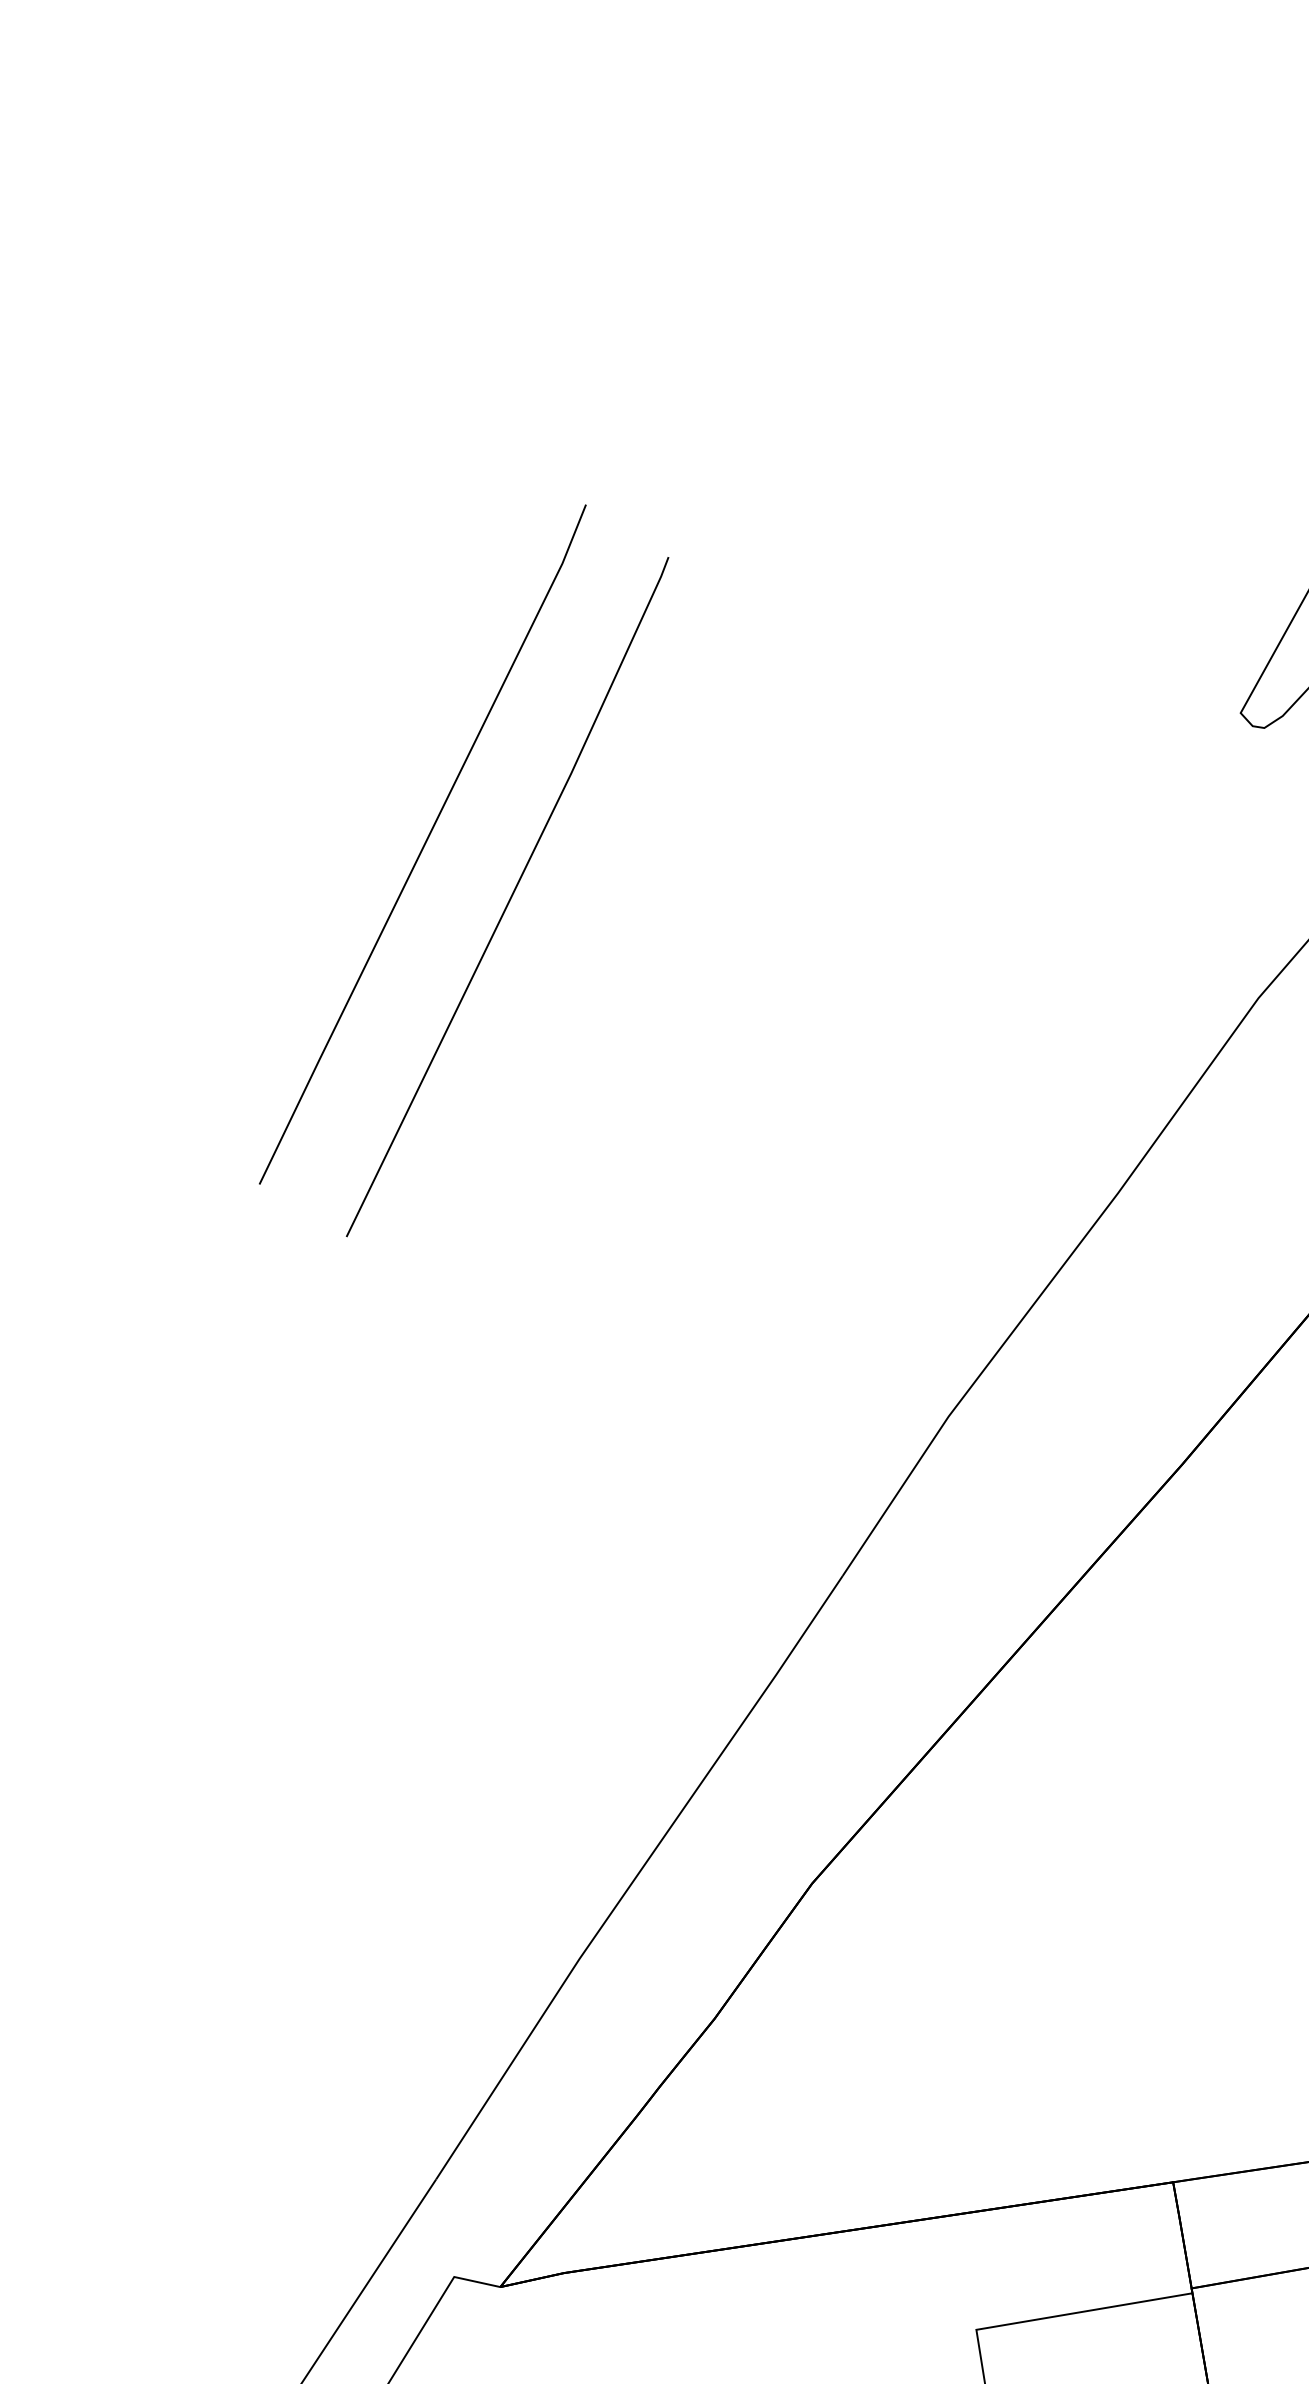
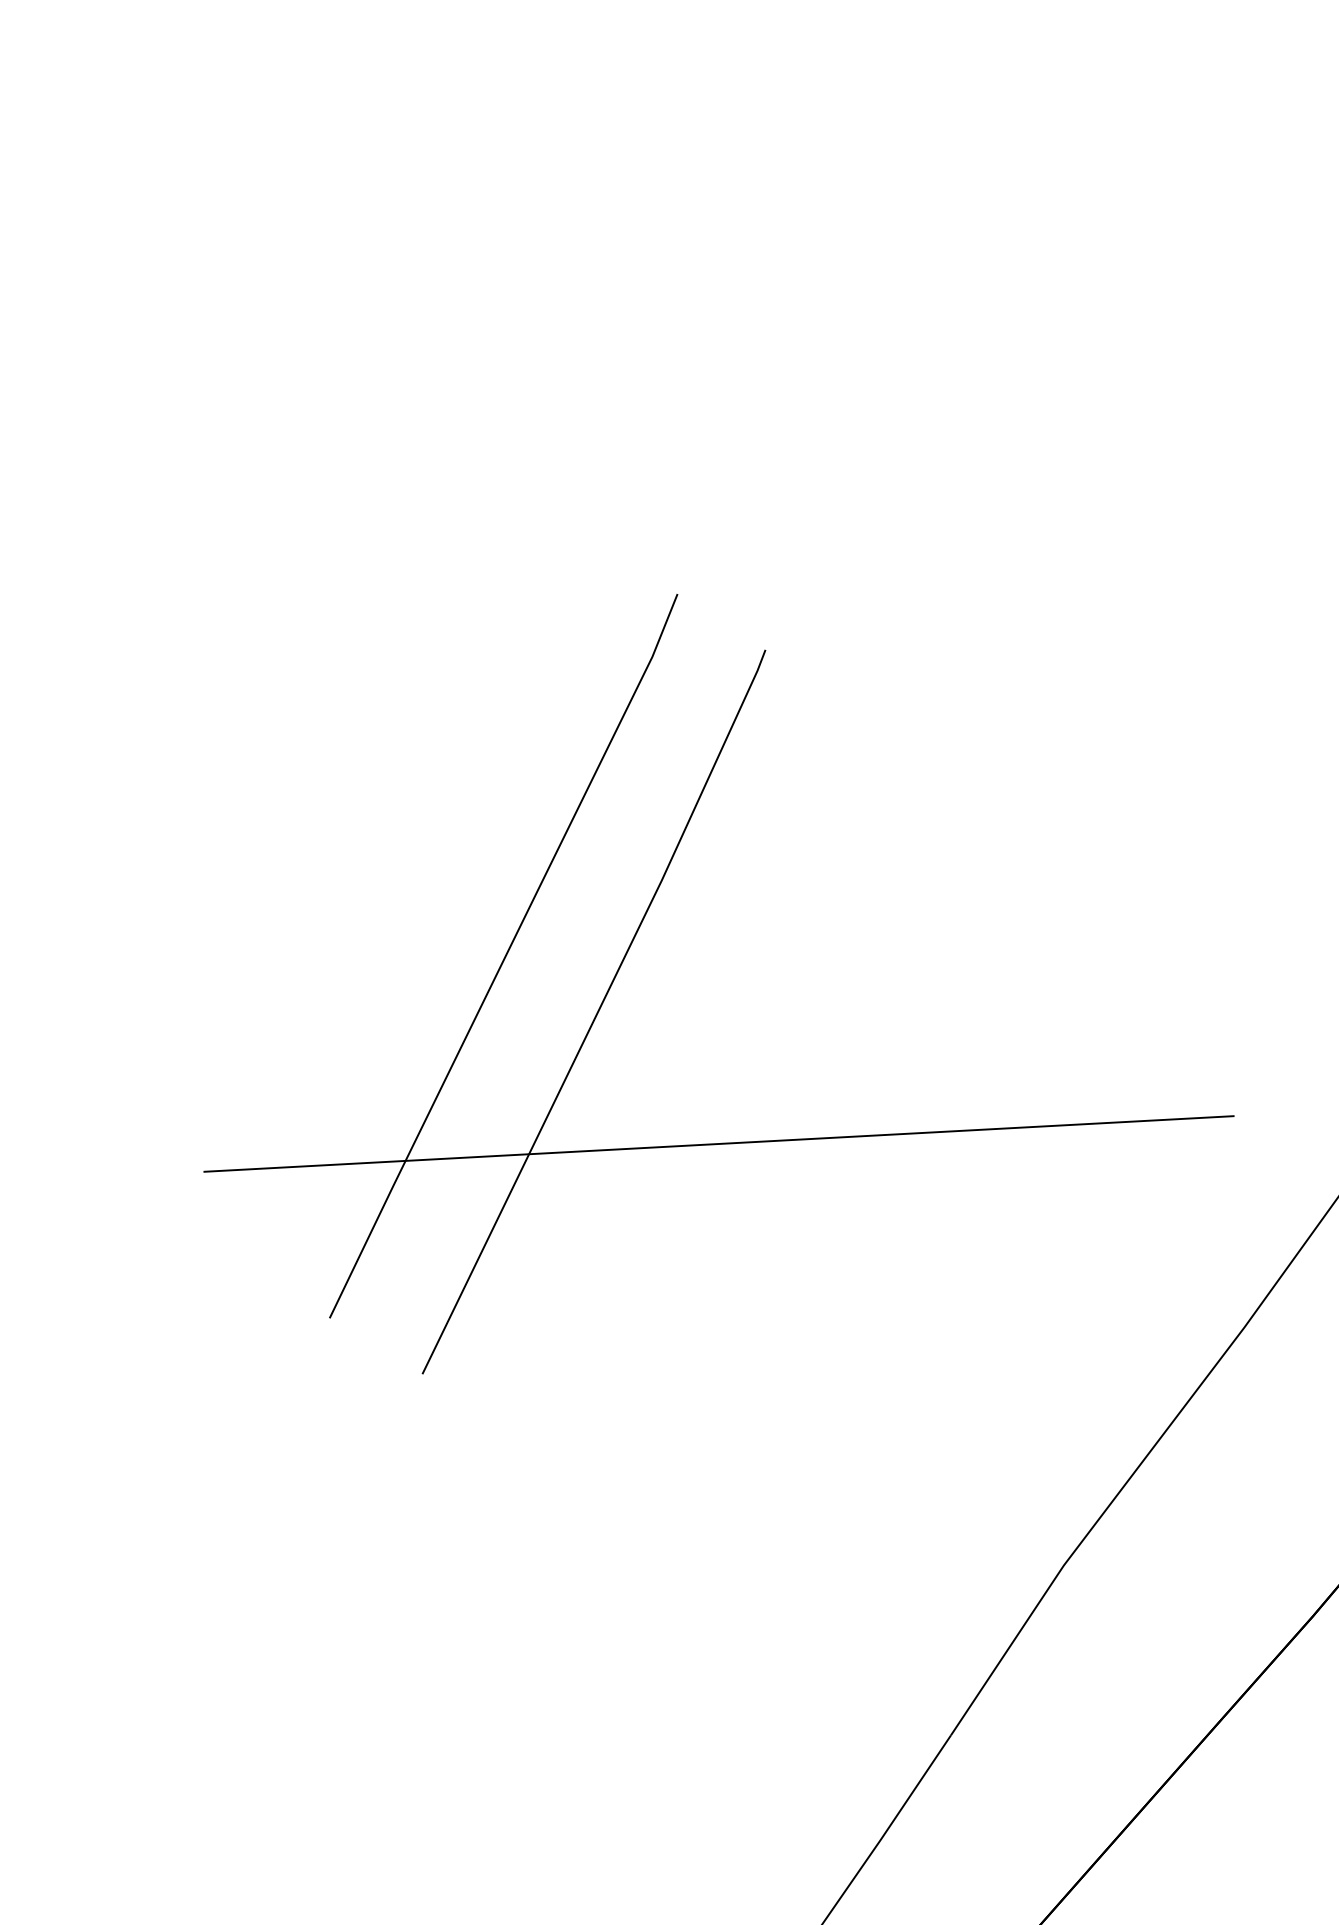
line: (624, 1020) -> (718, 1143), added

